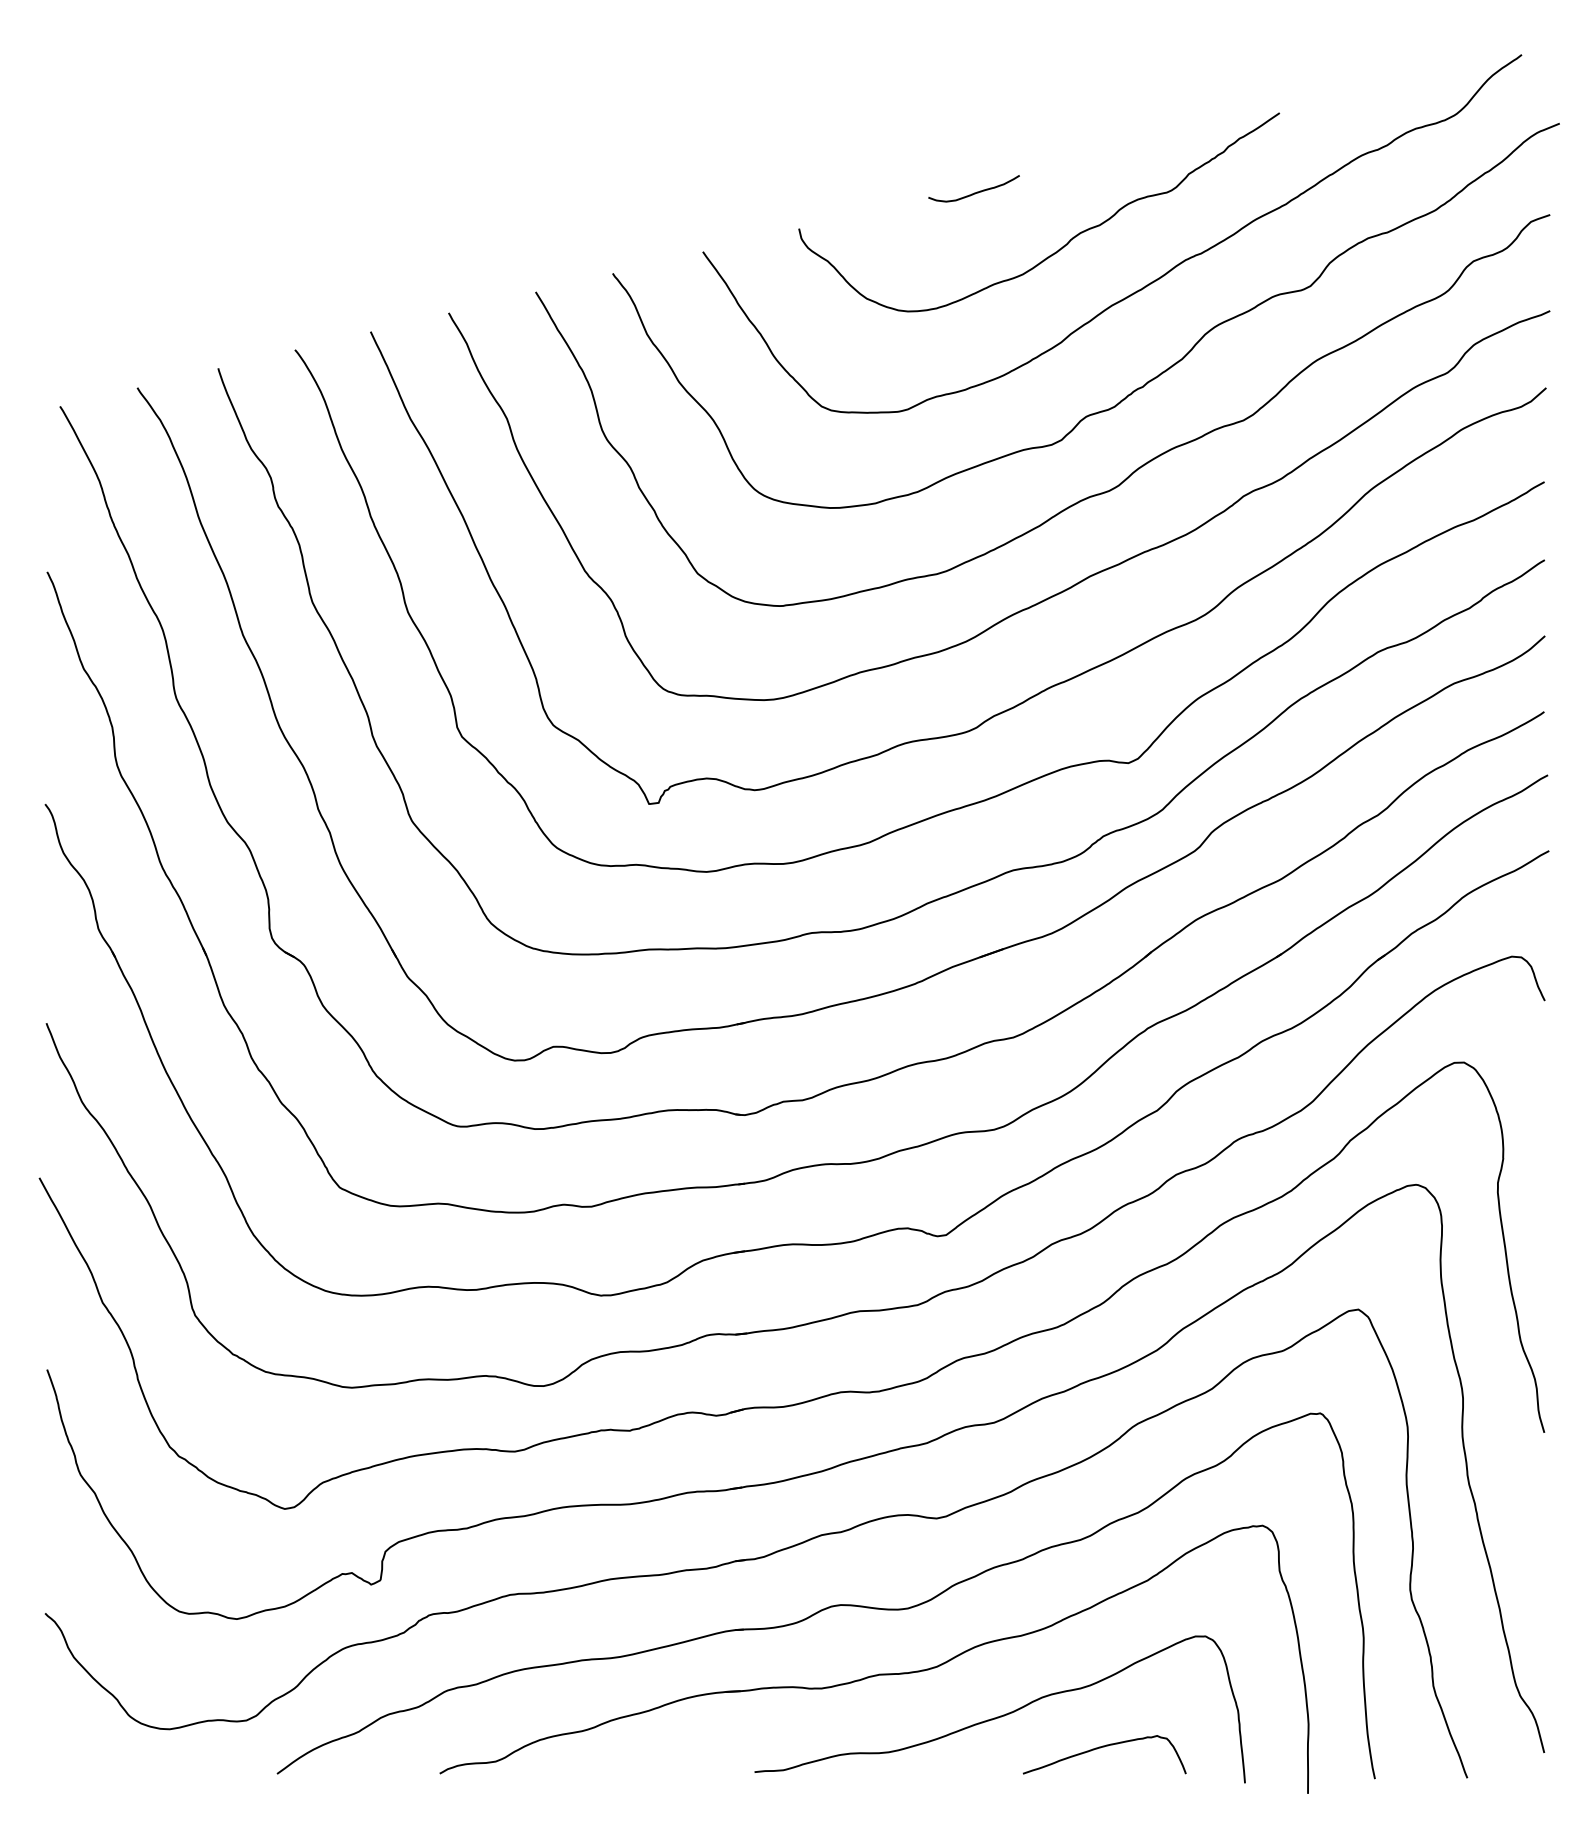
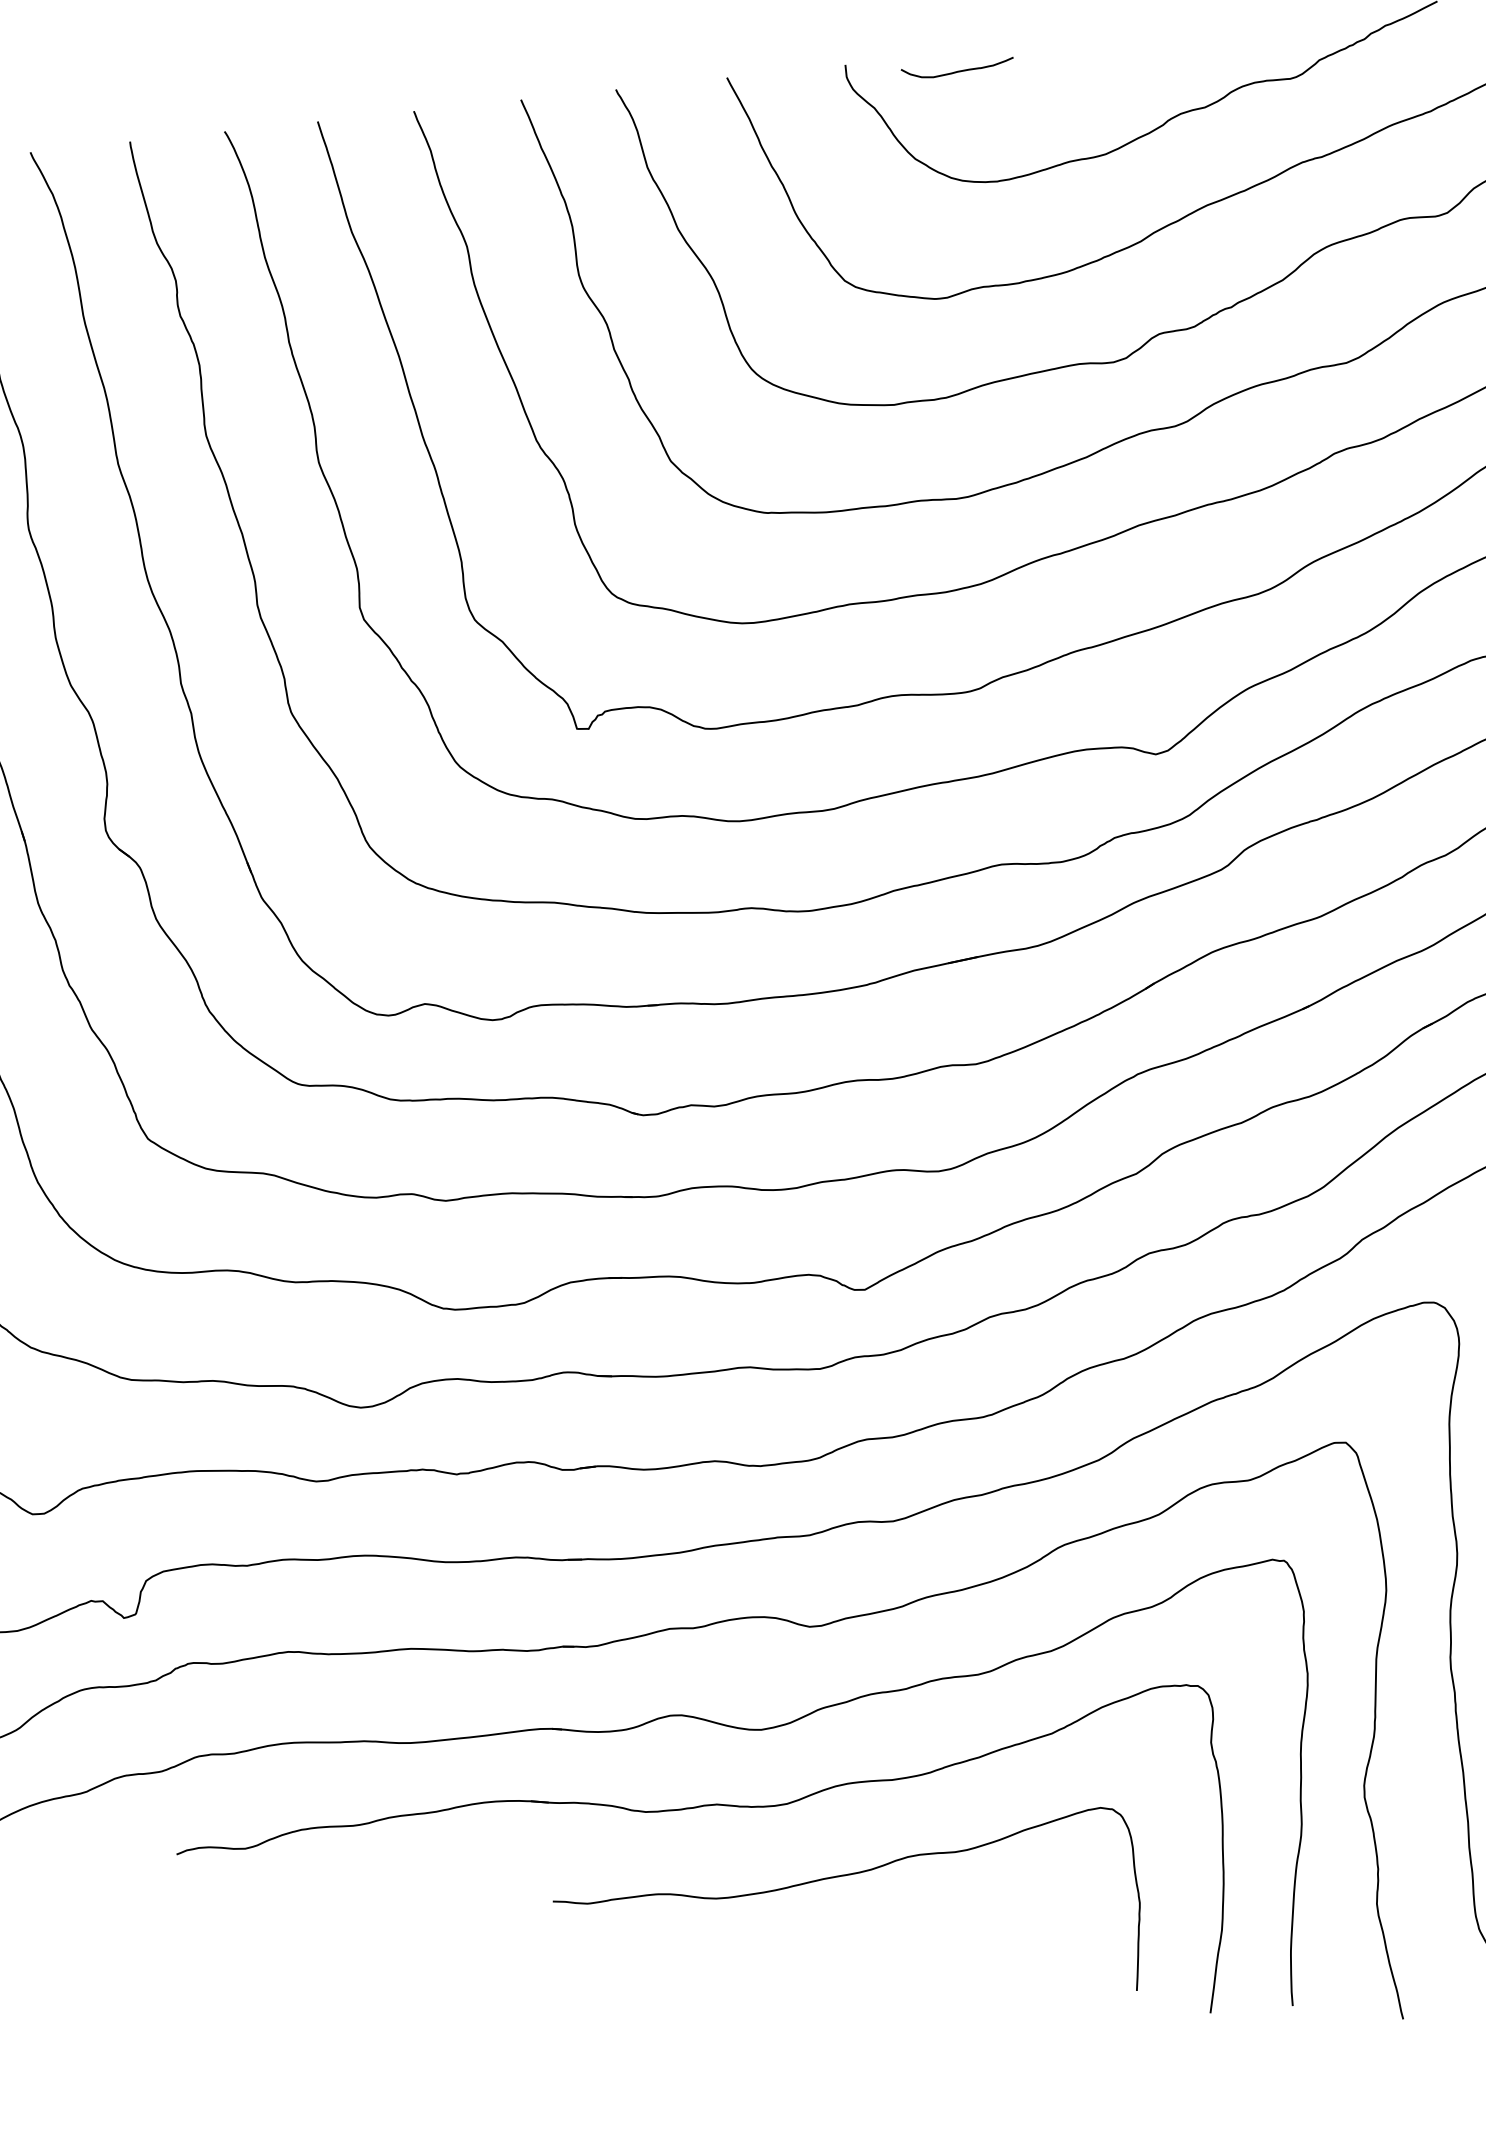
curve: (974, 192) -> (956, 70), moved
curve: (1104, 1747) -> (974, 1926), removed

